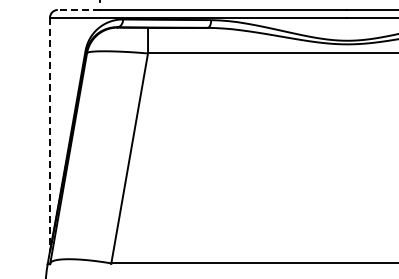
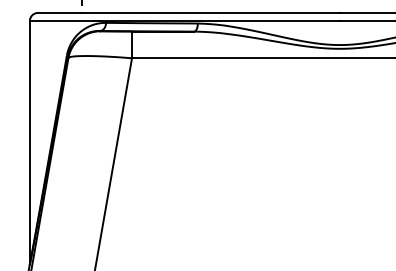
line: (78, 9) -> (59, 12), dashed -> solid
line: (50, 134) -> (30, 142), dashed -> solid

